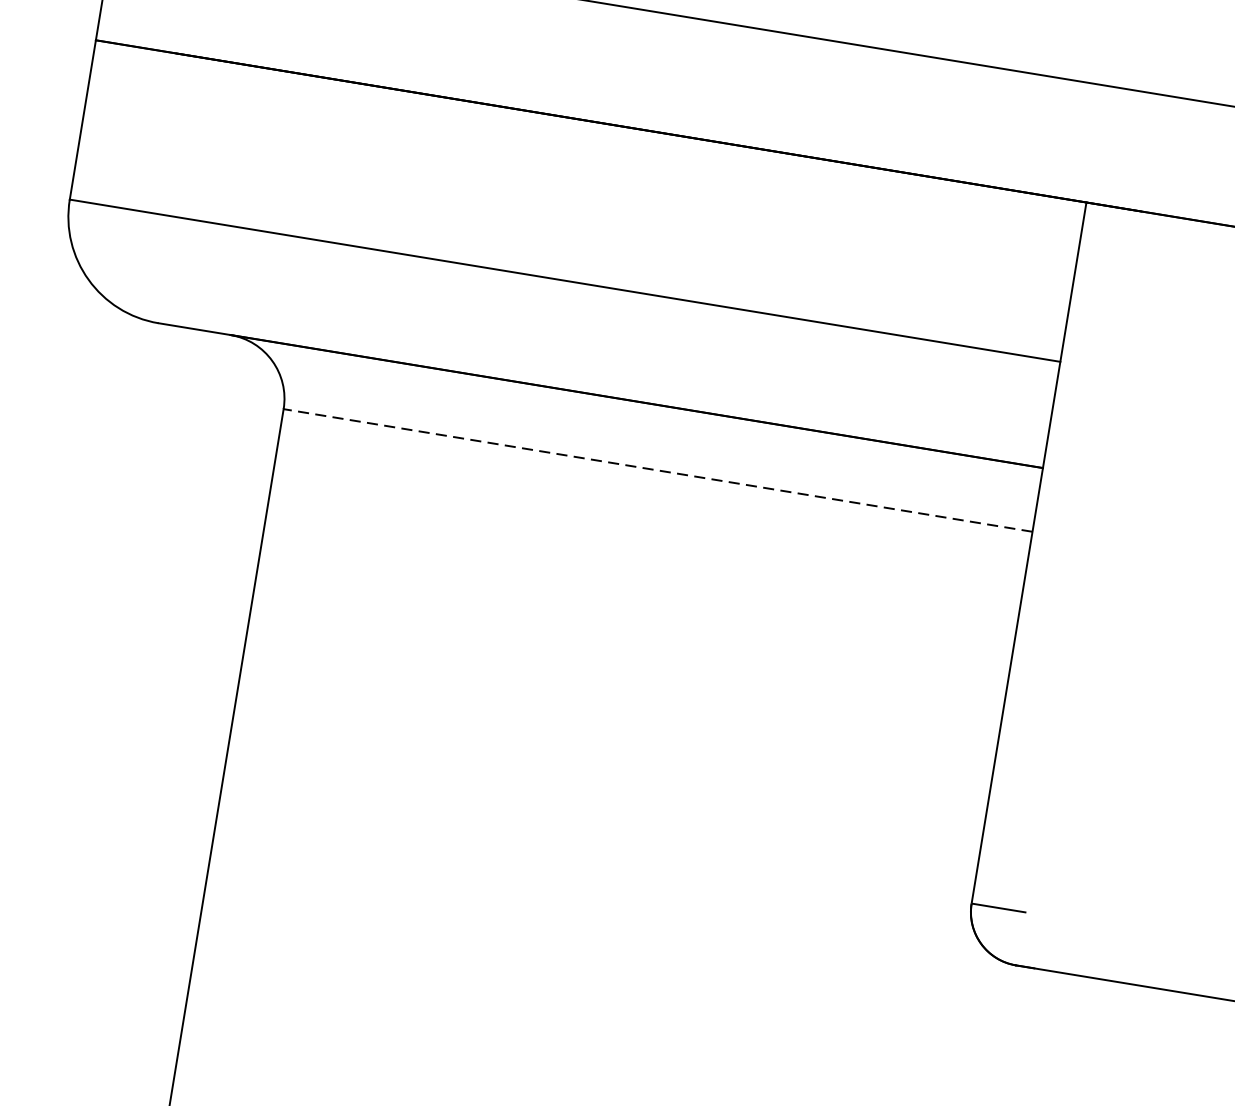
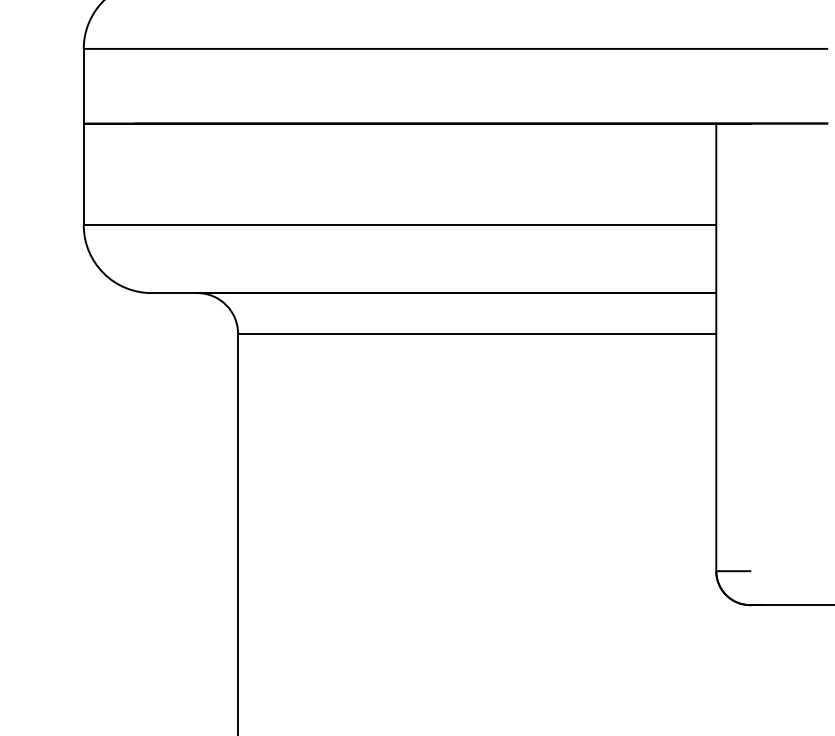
line: (657, 469) -> (476, 333), dashed -> solid

